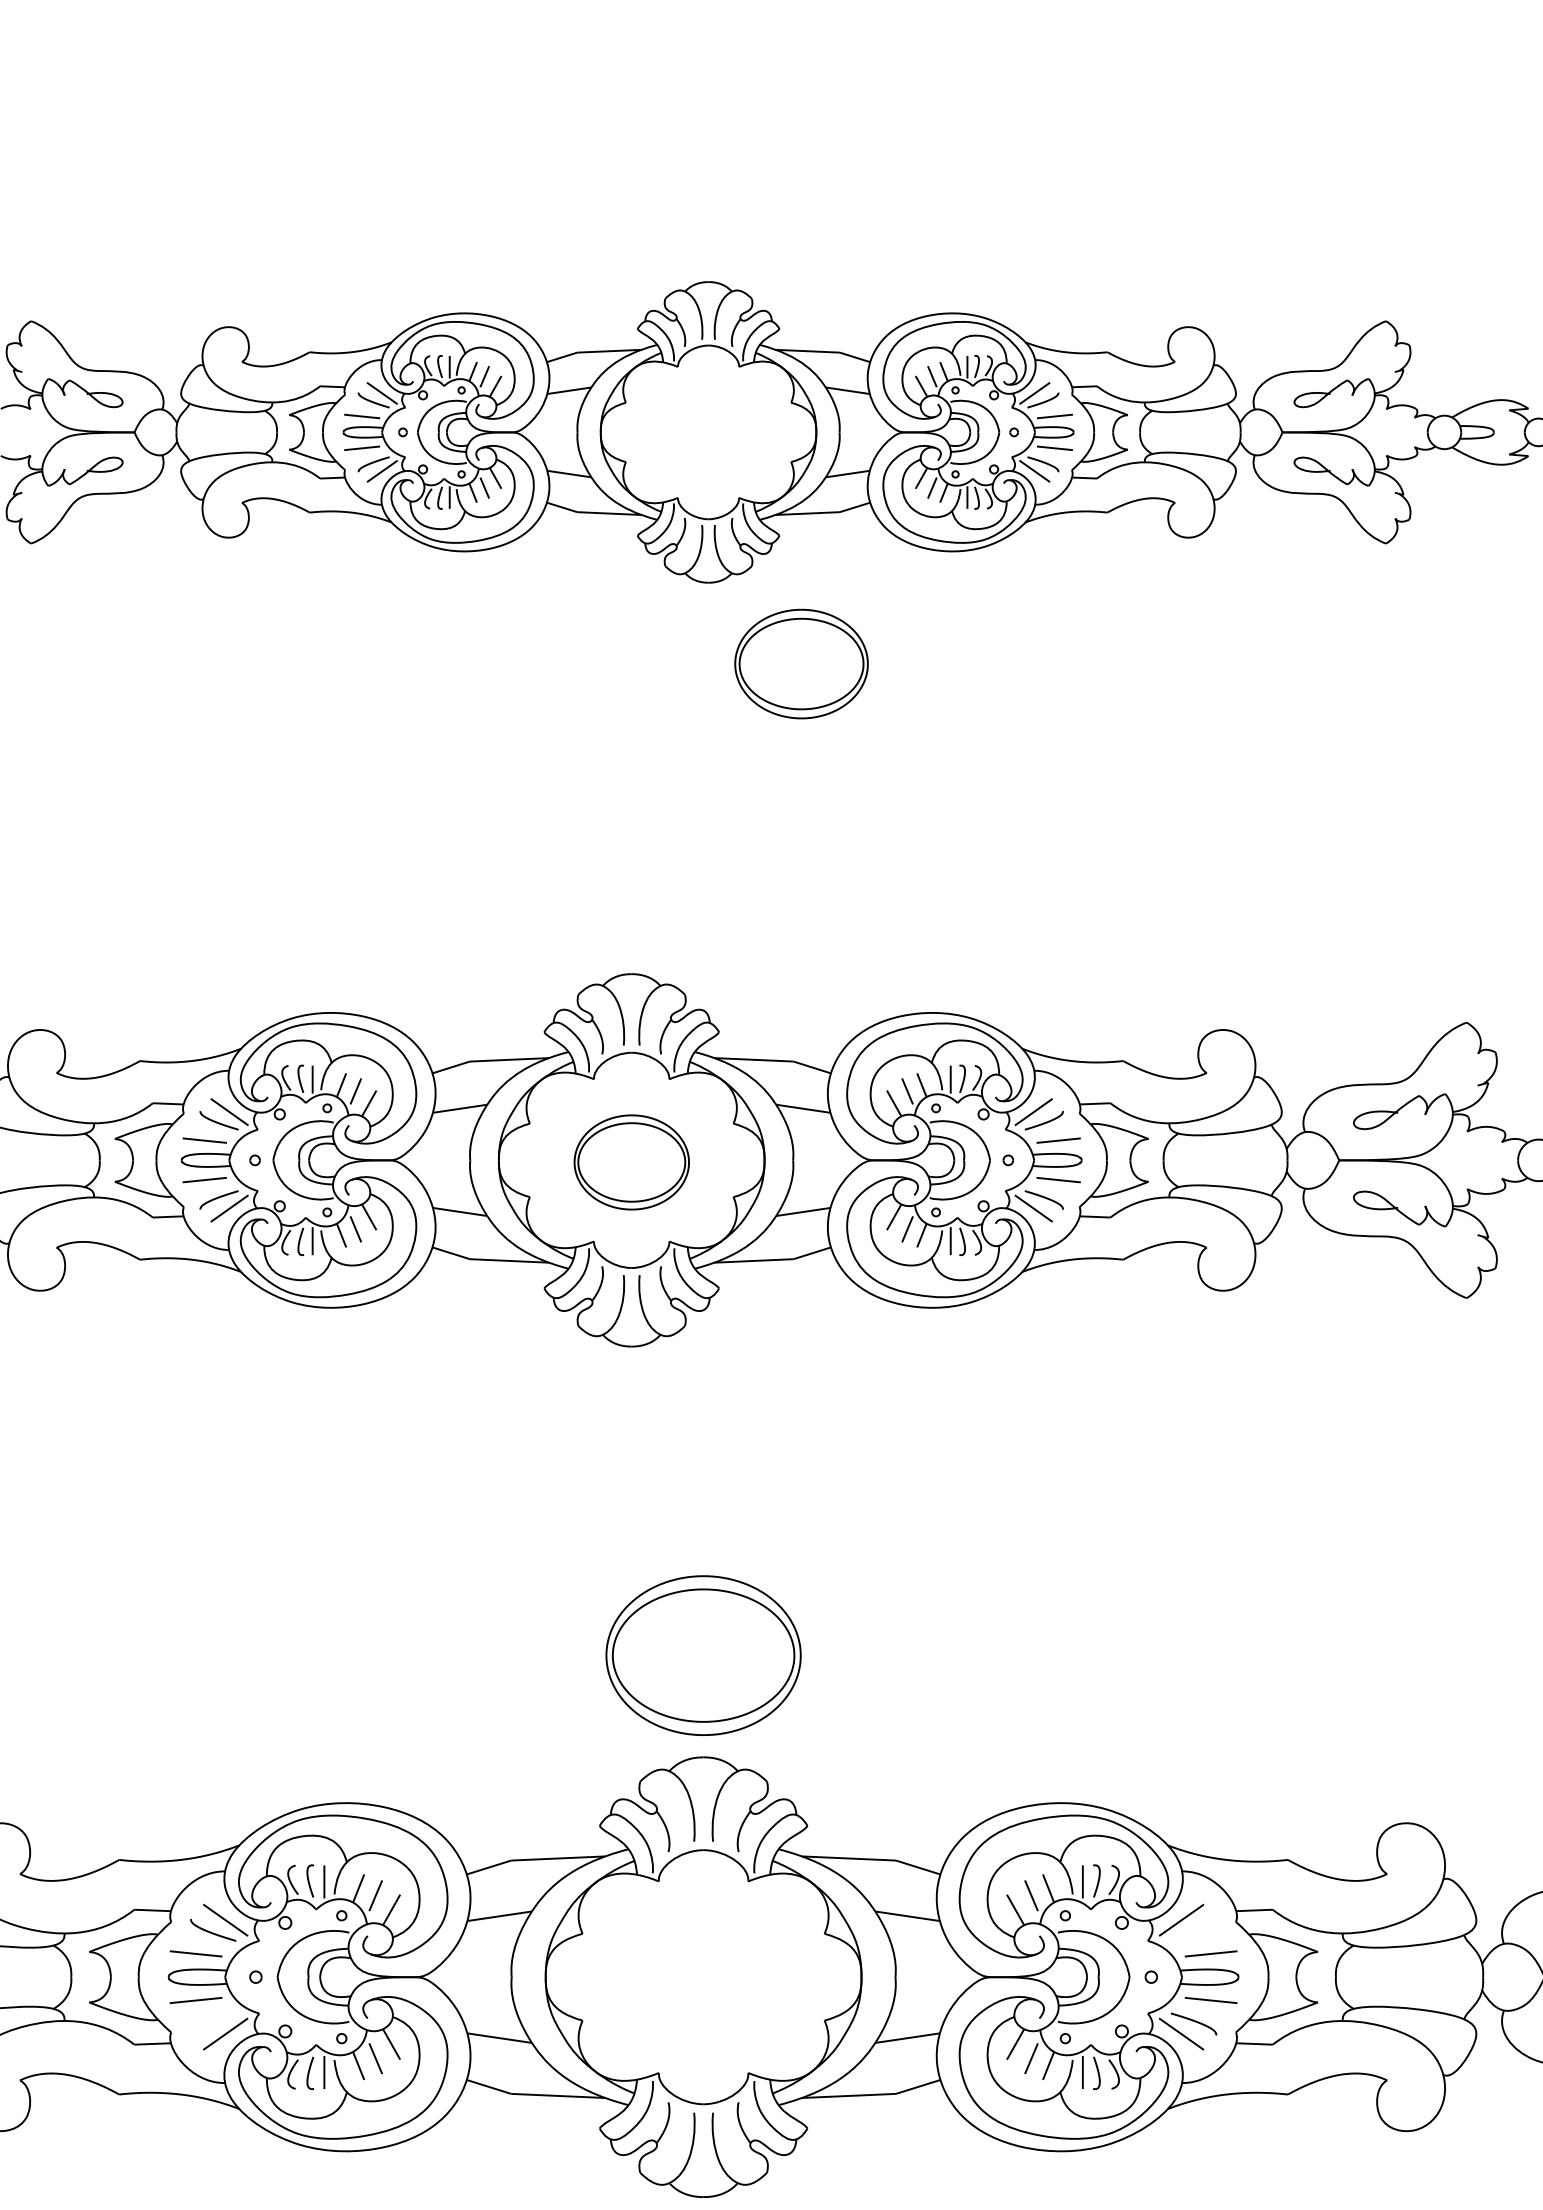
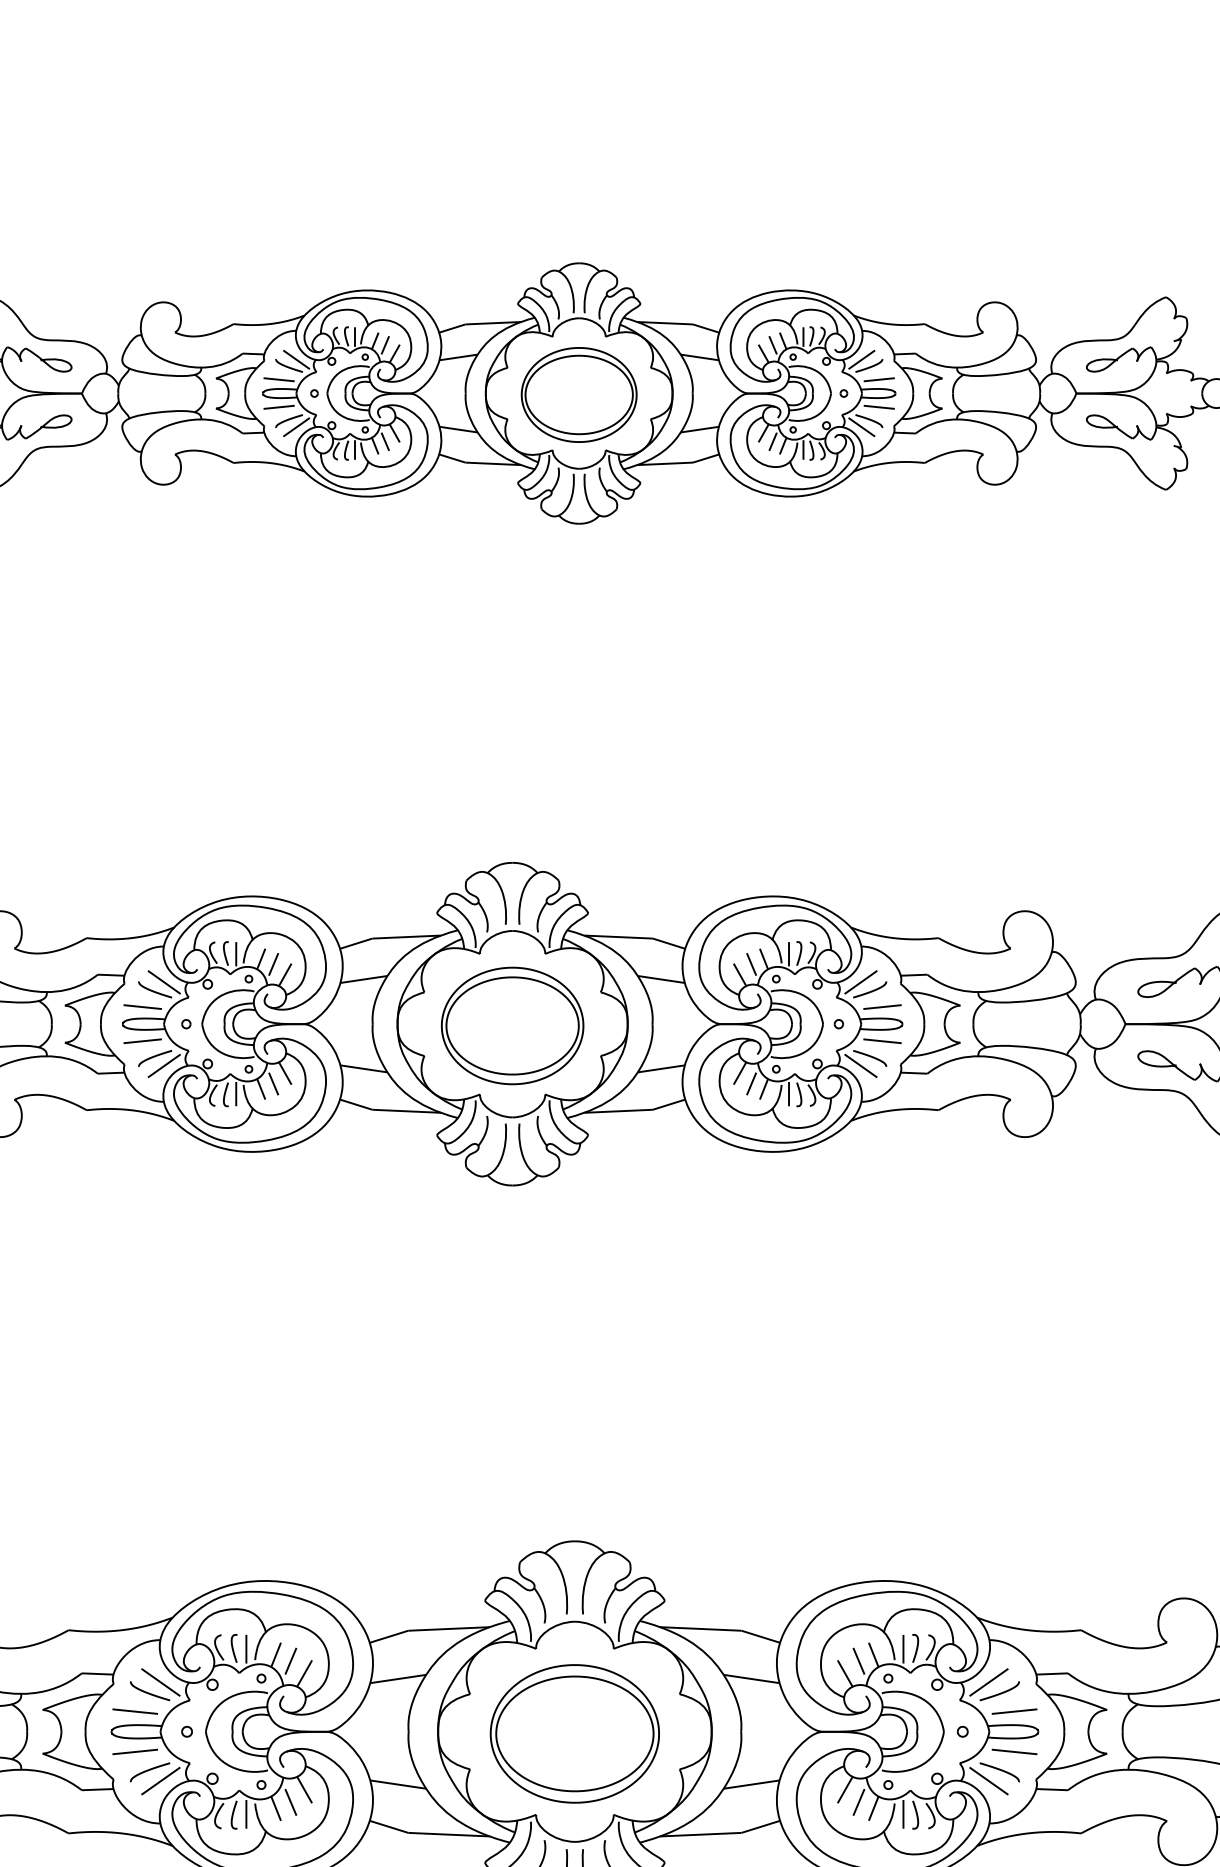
part: (801, 663) -> (579, 394), moved
part: (631, 1162) -> (512, 1026), size x1.43
part: (703, 1655) -> (574, 1733), moved
curve: (1193, 1932) -> (999, 1693), added
curve: (212, 2022) -> (149, 1771), added

